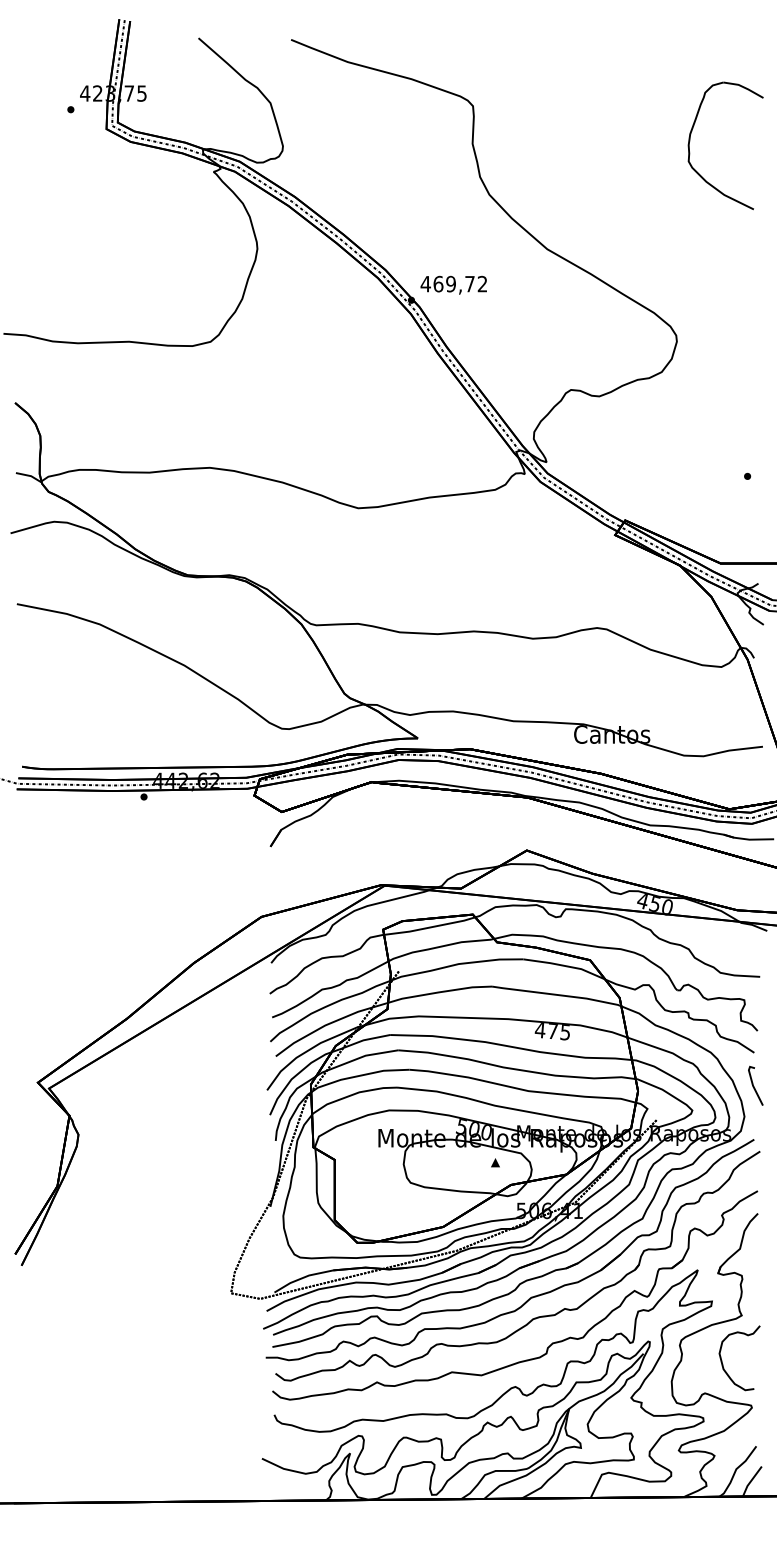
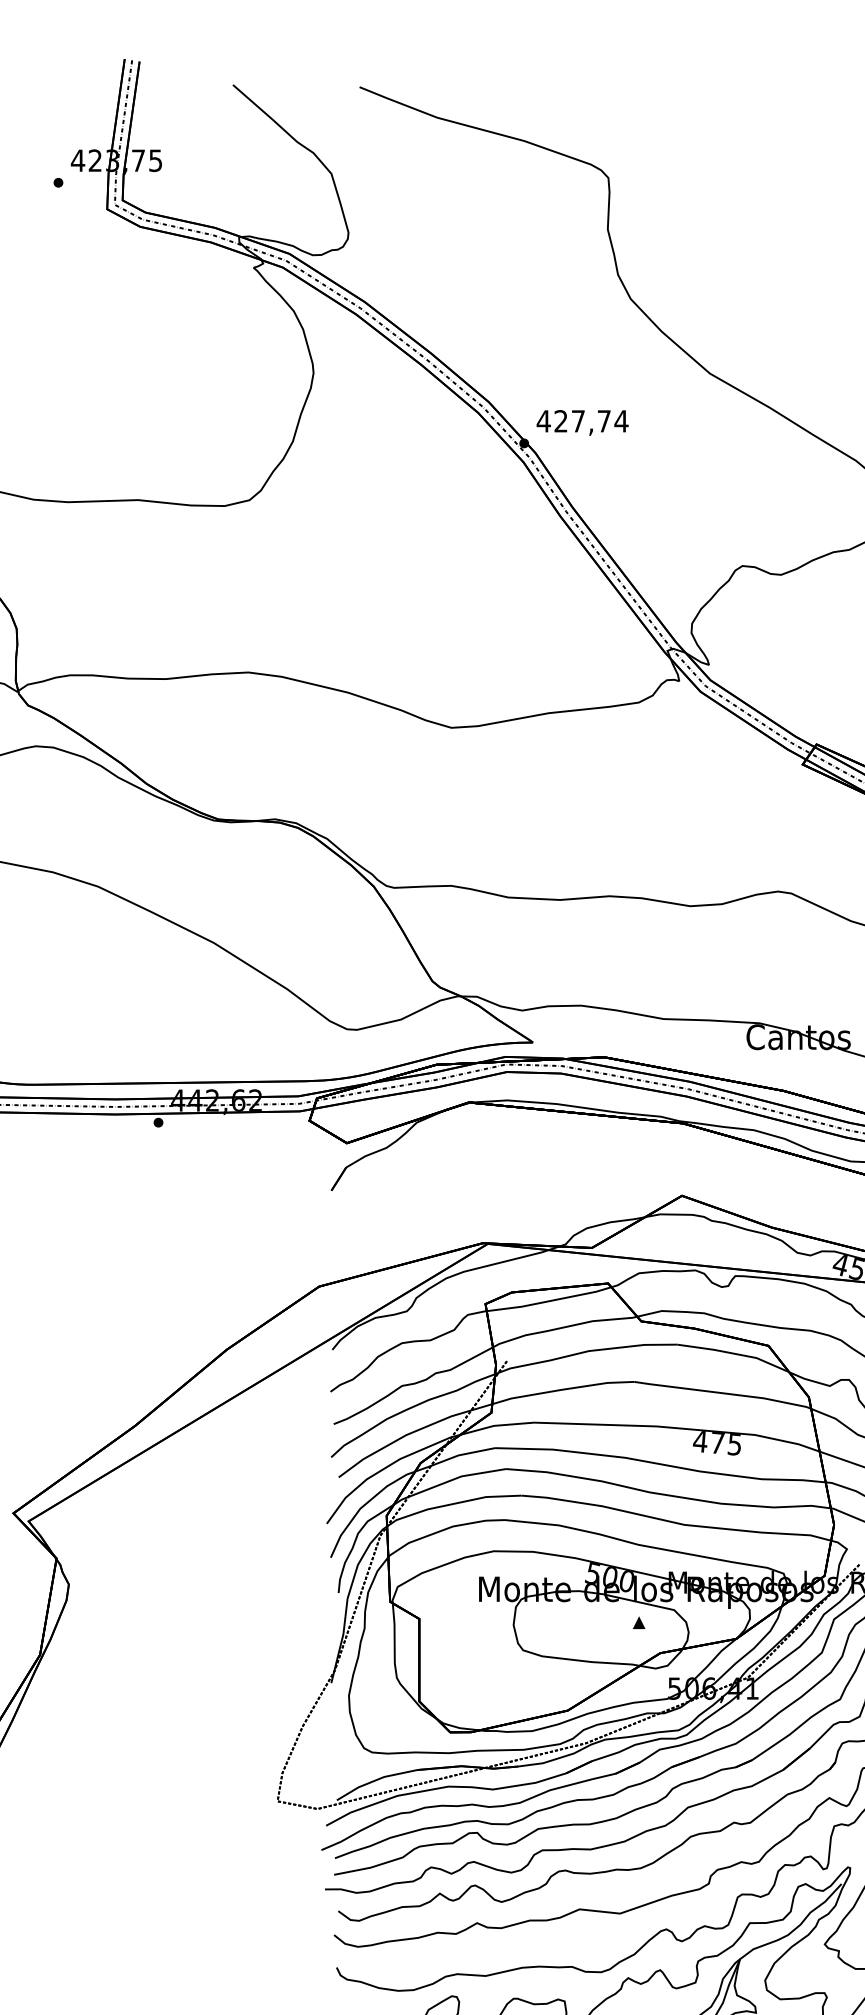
text: (460, 283) -> (591, 420), 469,72 -> 427,74

